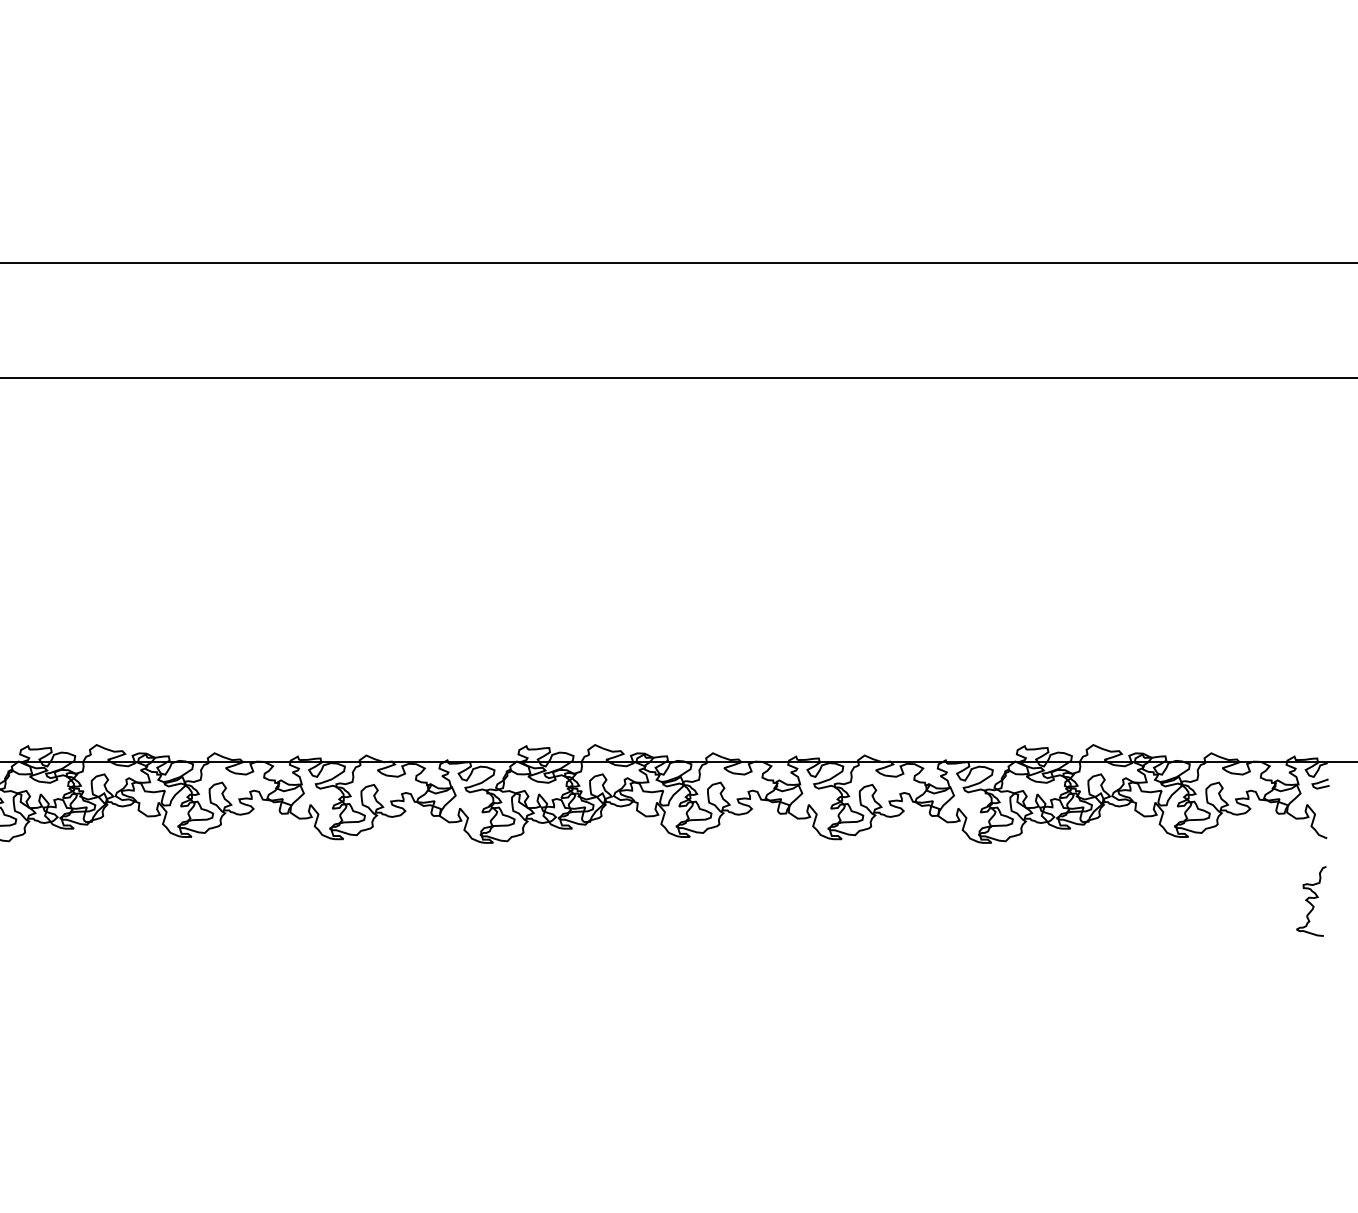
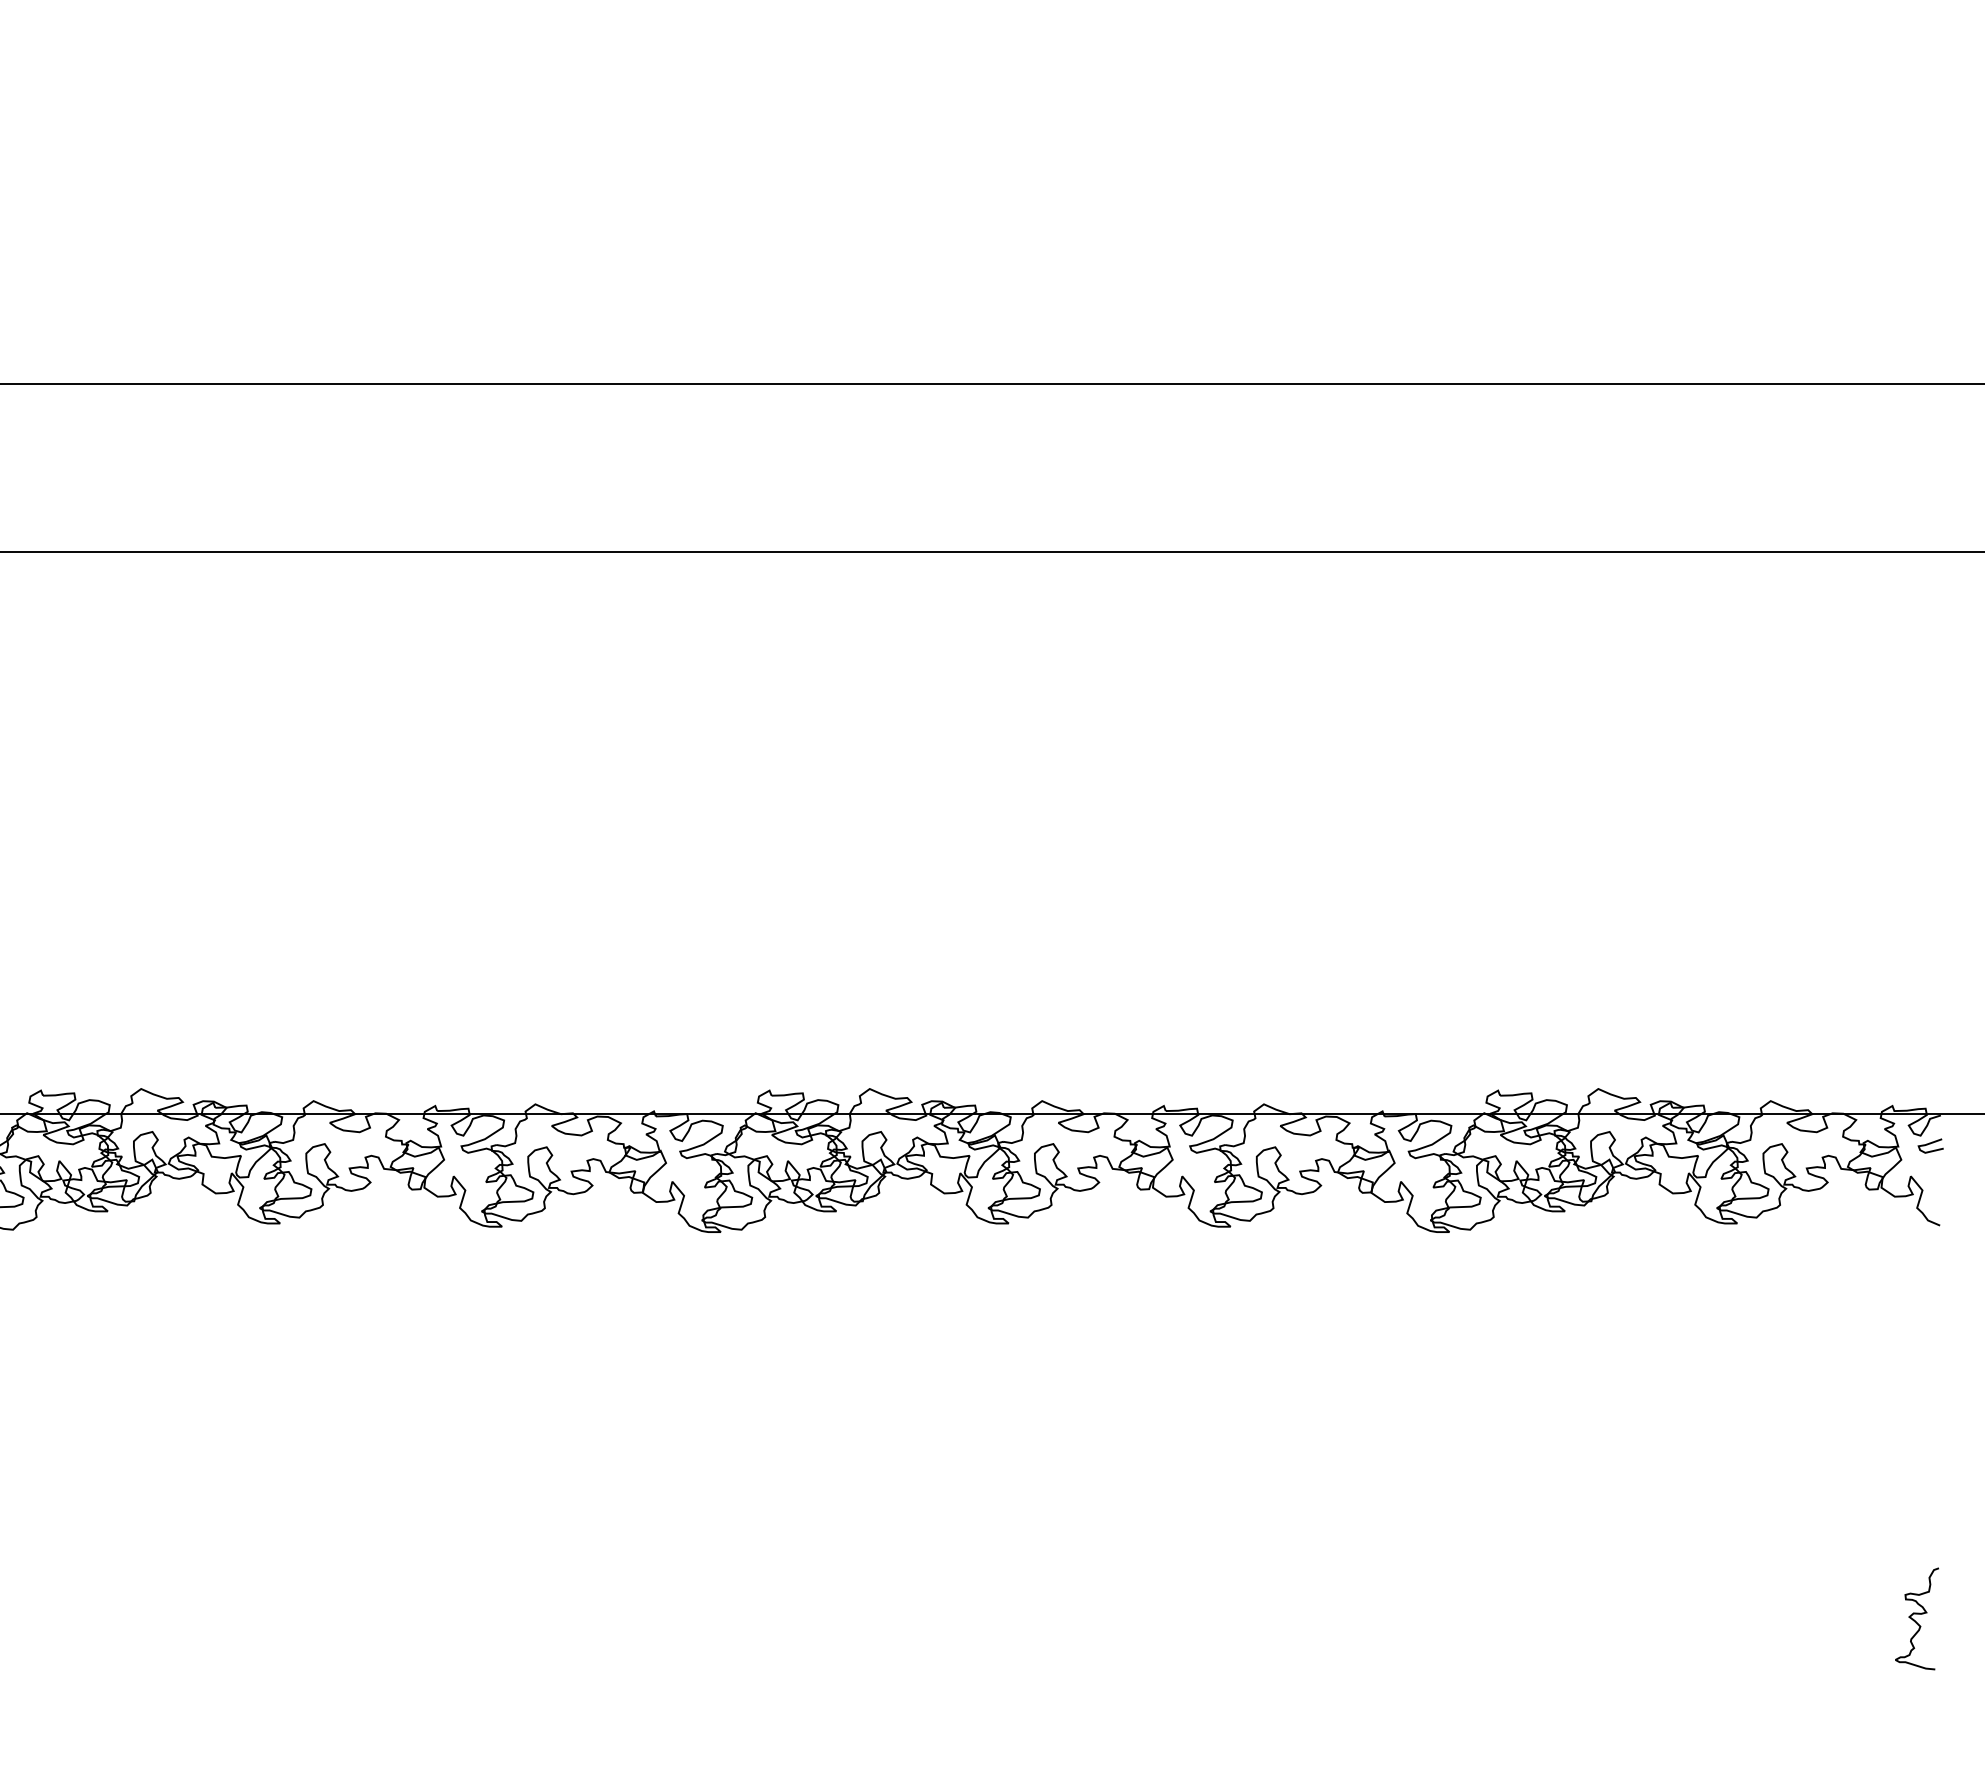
curve: (1310, 902) -> (1915, 1620), moved

